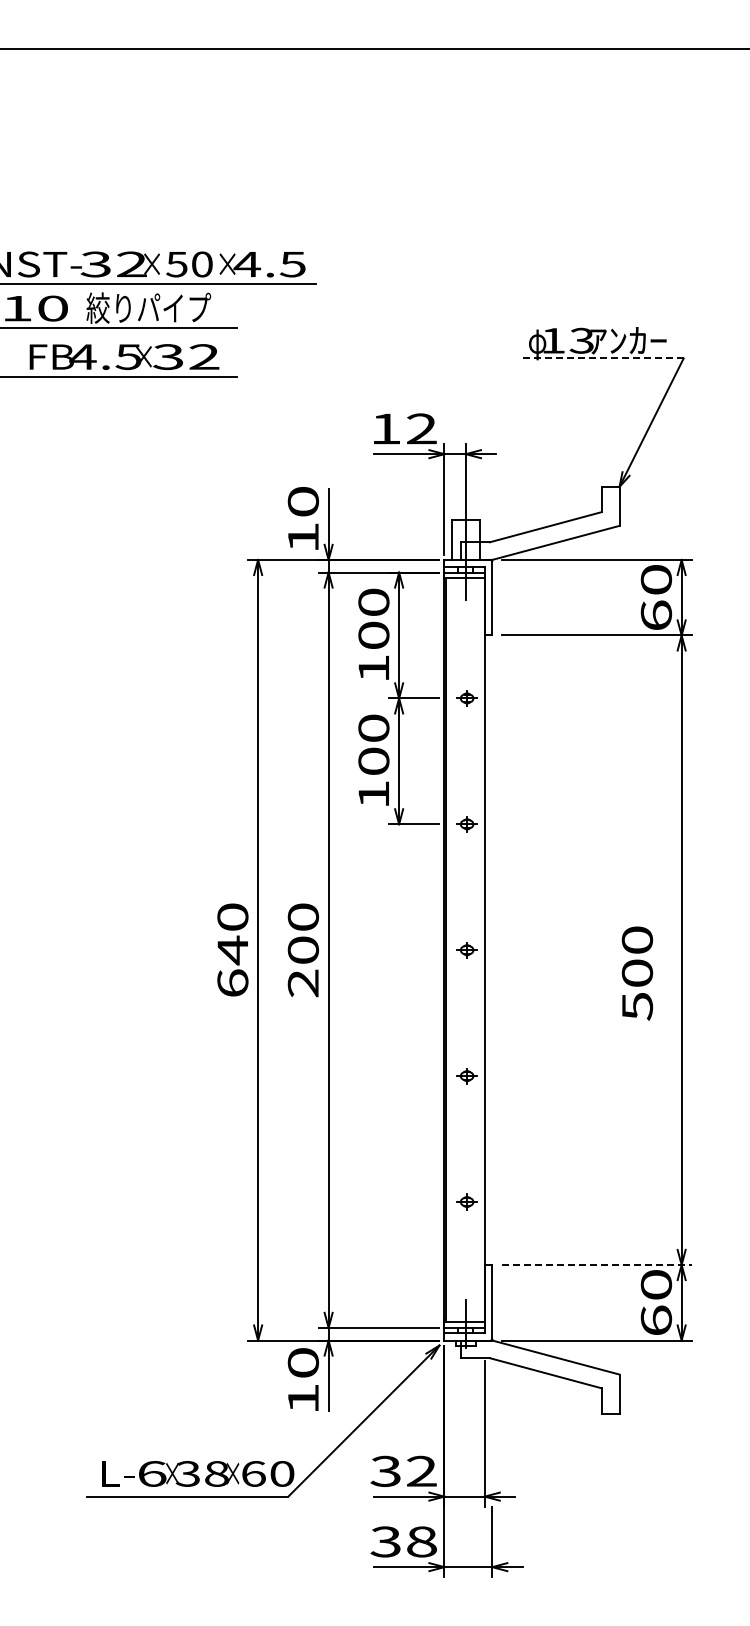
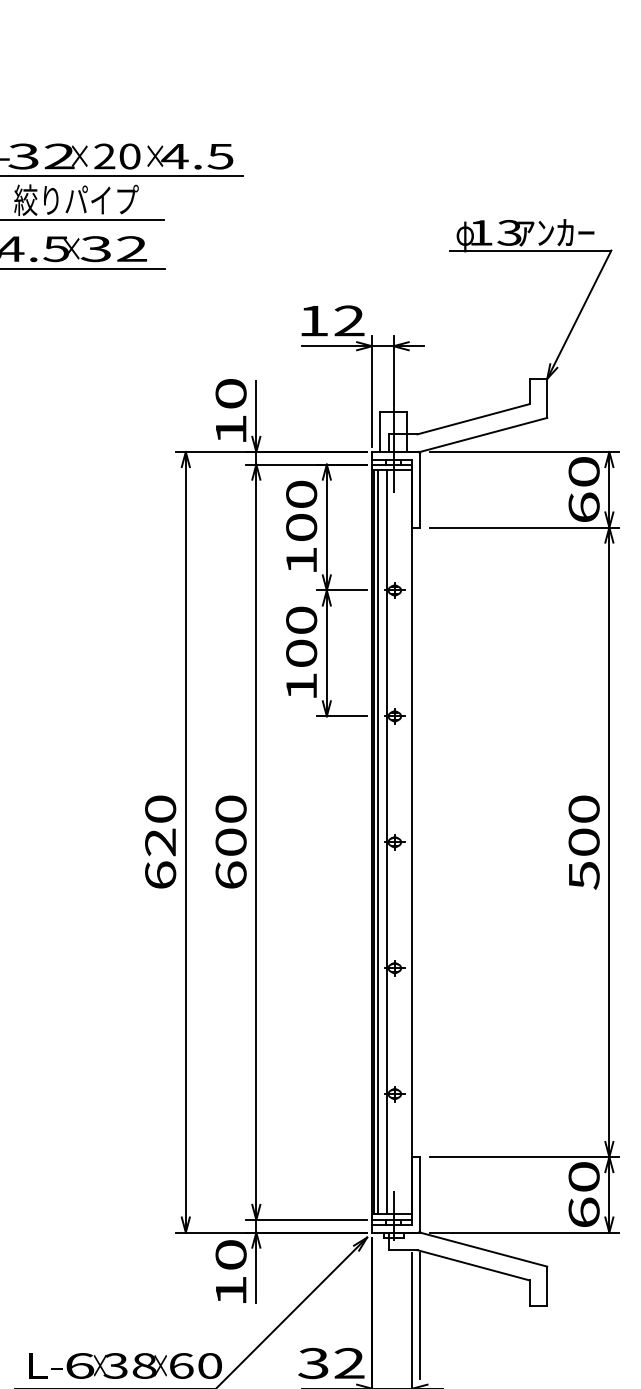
text: (176, 264) -> (104, 156), 50 -> 20
line: (603, 358) -> (531, 250), dashed -> solid
text: (232, 950) -> (160, 842), 640 -> 620
line: (450, 950) -> (378, 842), added
line: (459, 950) -> (387, 842), added
text: (637, 973) -> (584, 842), moved
text: (302, 983) -> (230, 875), 200 -> 600
line: (597, 1264) -> (525, 1156), dashed -> solid
line: (492, 1423) -> (420, 1315), added

